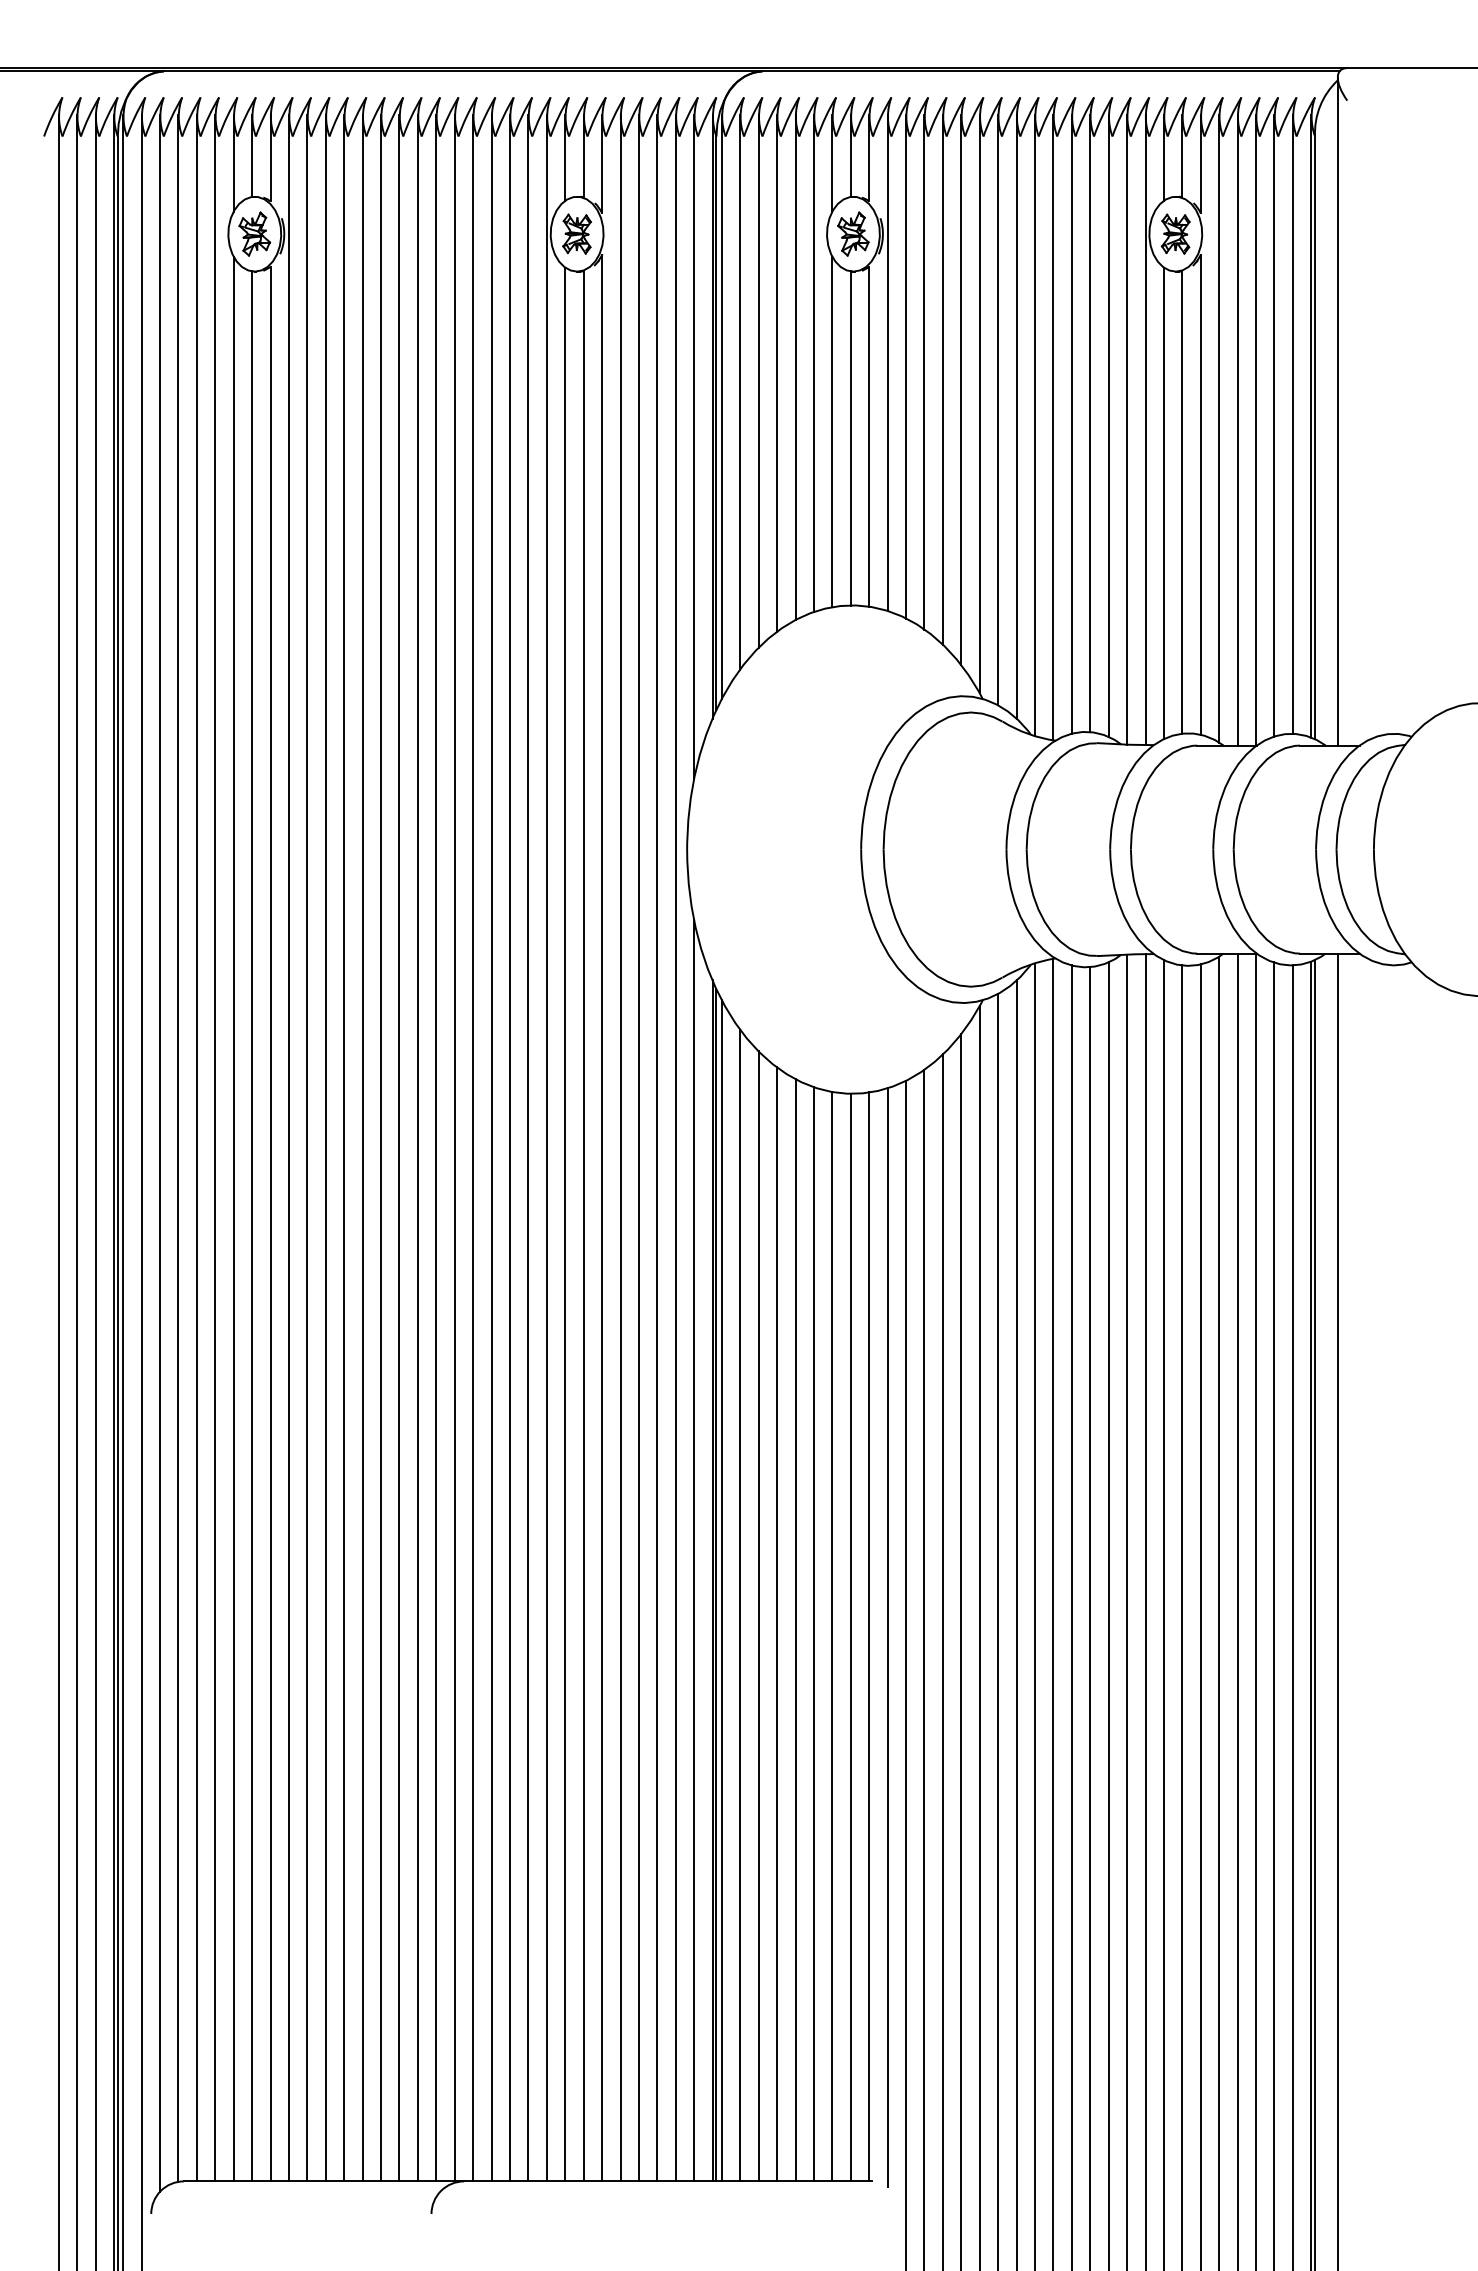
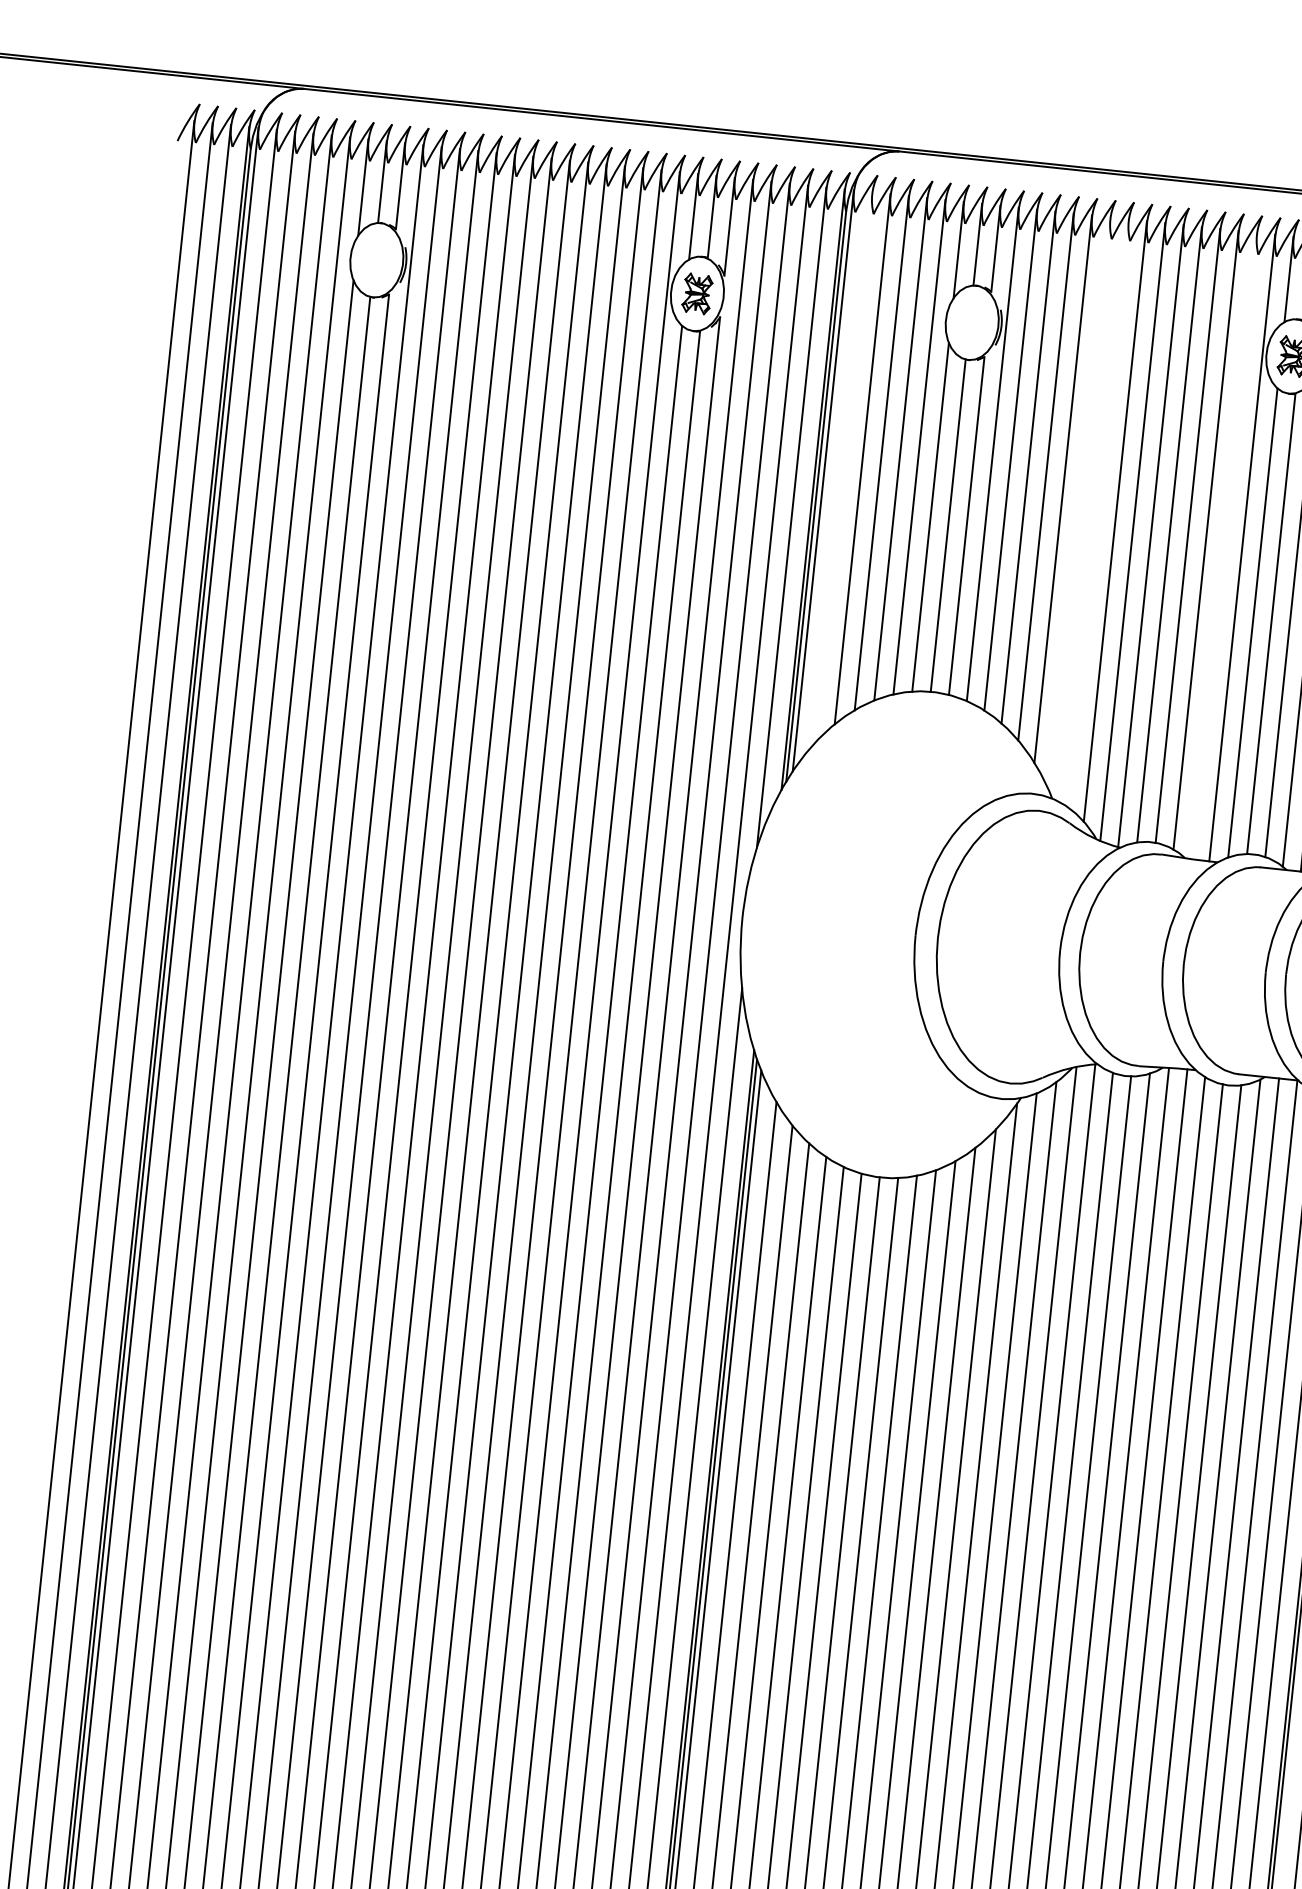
part: (254, 233) -> (376, 259), removed
part: (853, 233) -> (972, 322), removed
line: (740, 391) -> (843, 467), removed
line: (979, 403) -> (1079, 504), removed
line: (998, 409) -> (1098, 512), removed
line: (1127, 429) -> (1224, 545), removed

